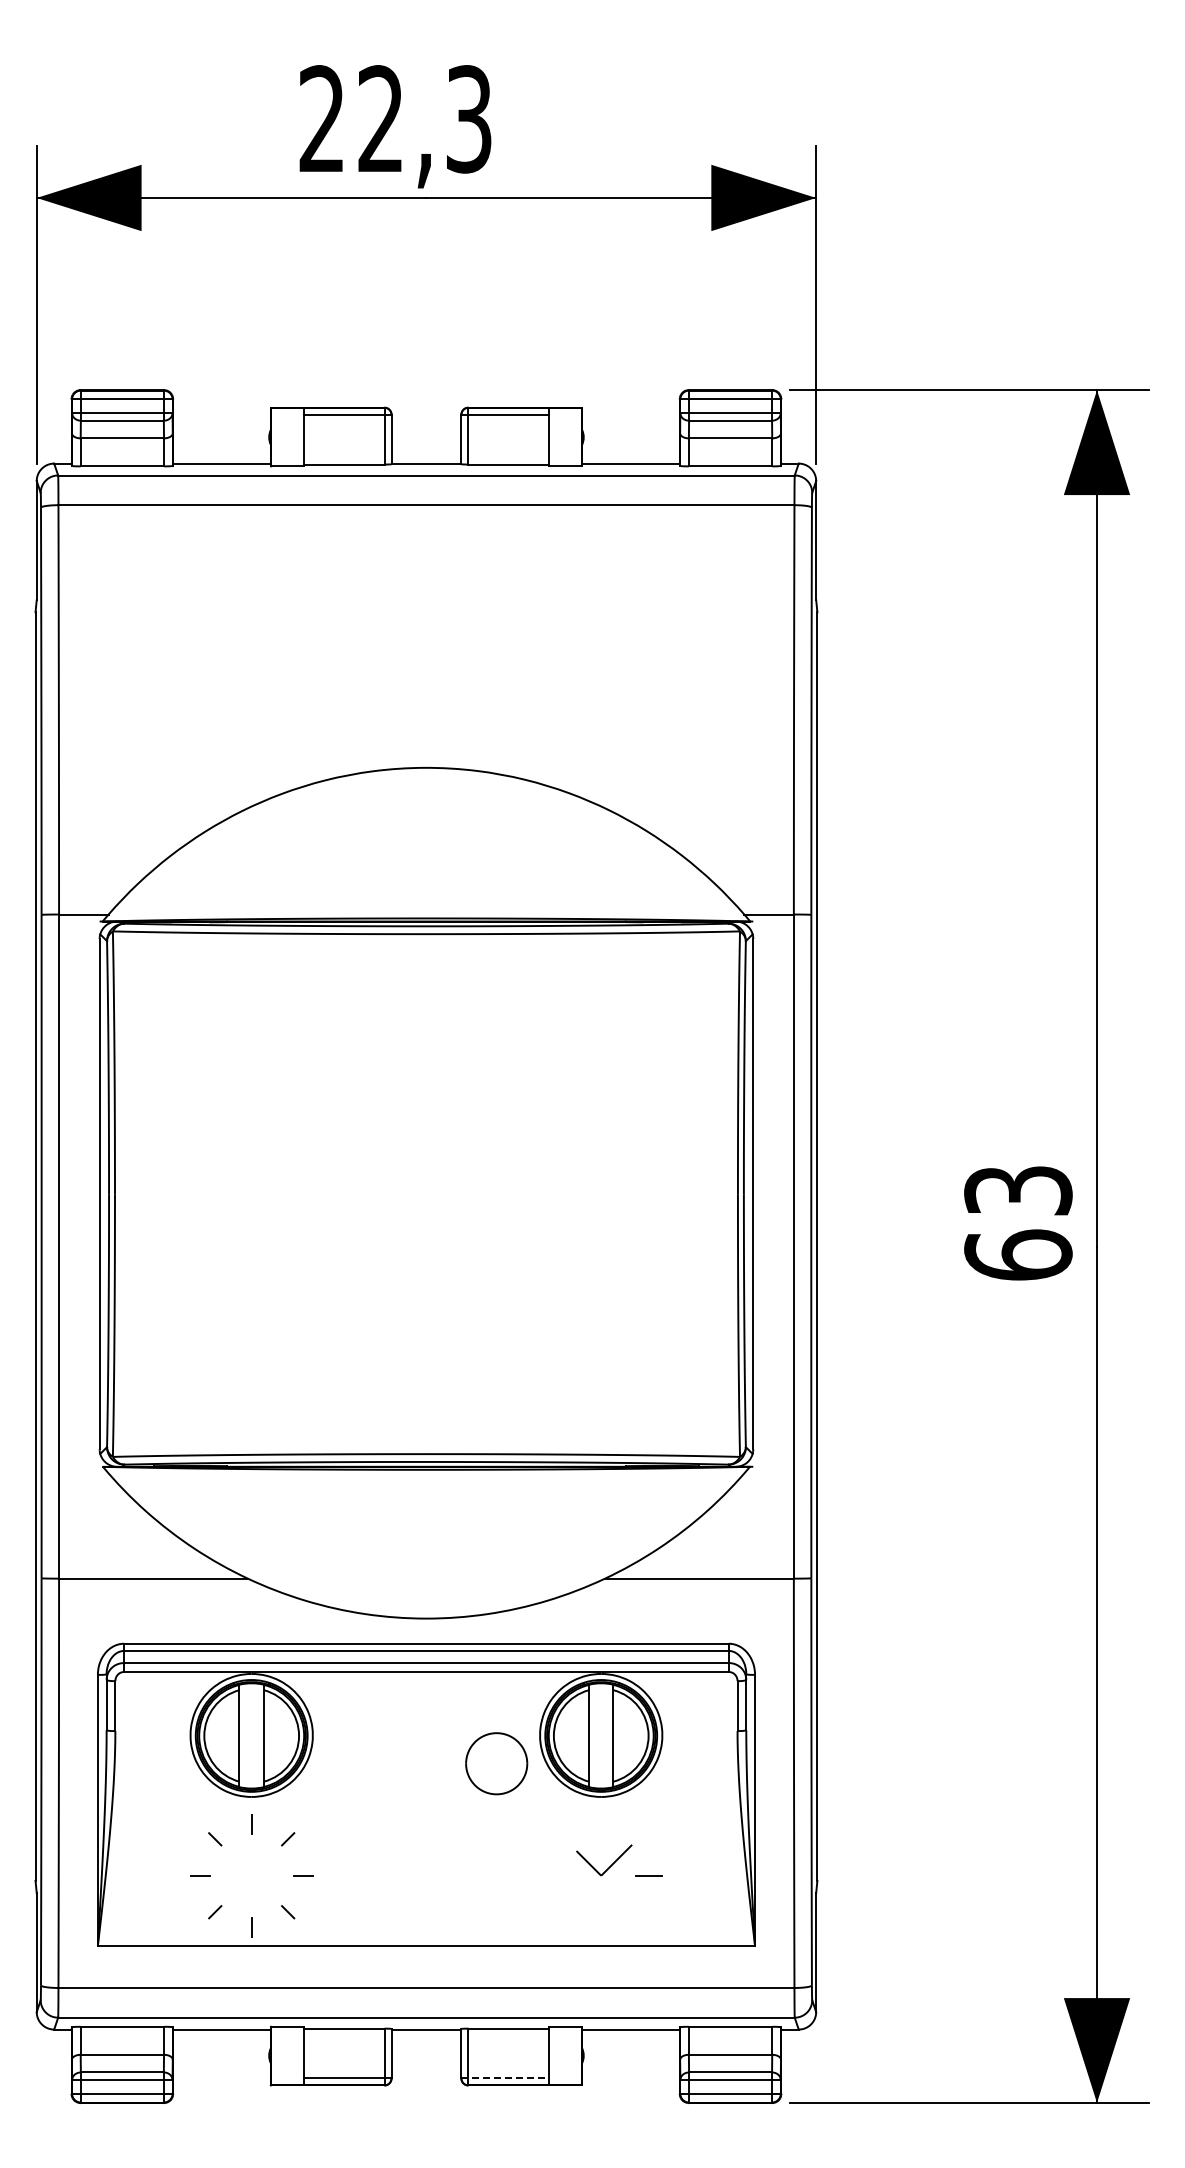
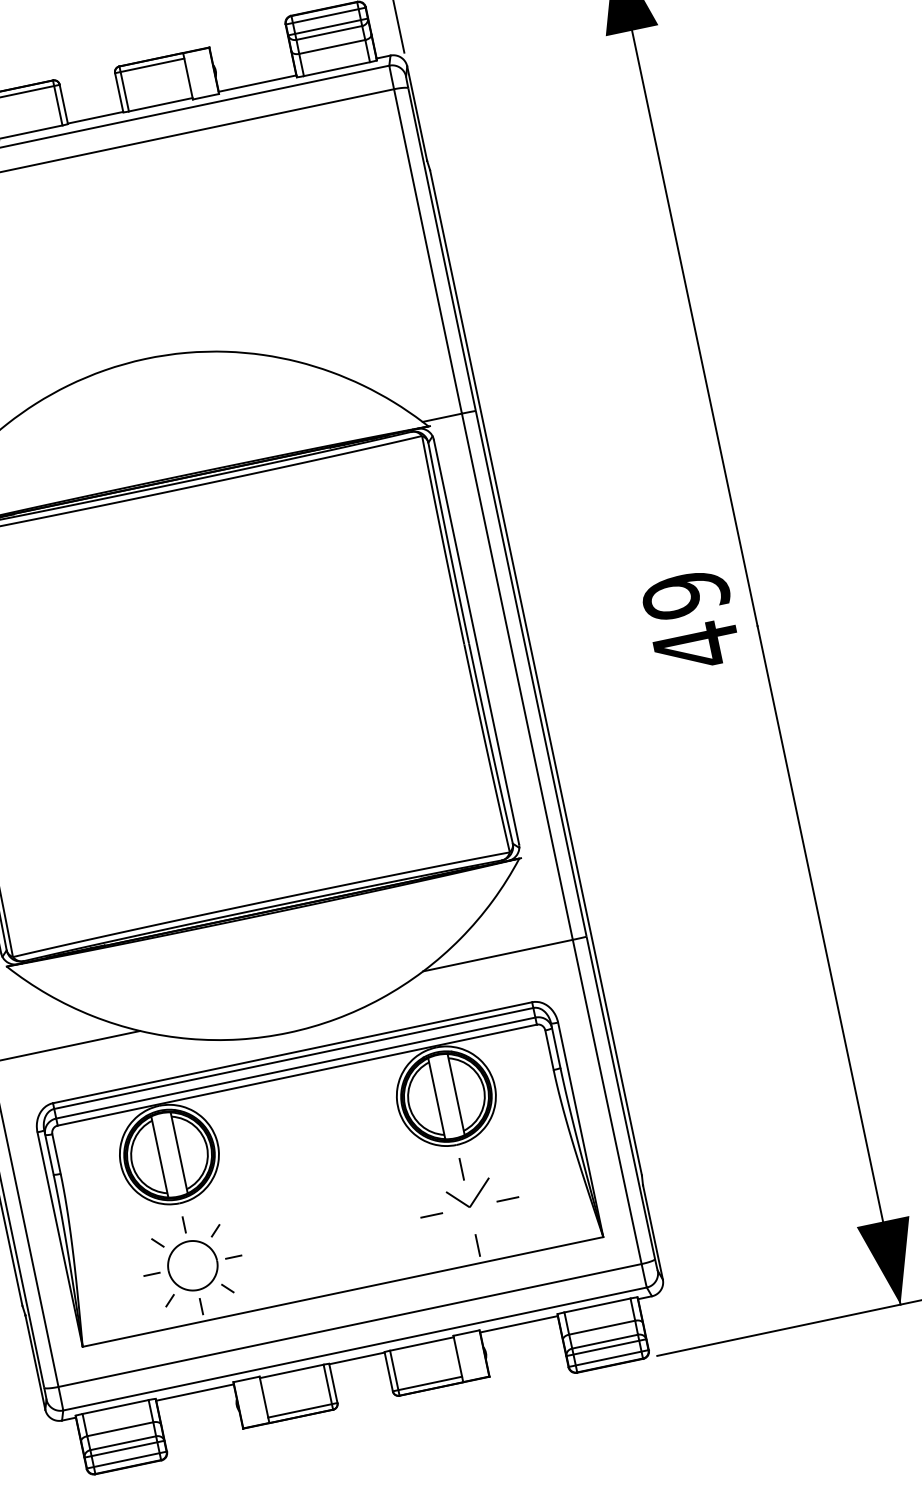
text: (1018, 1223) -> (691, 620), 63 -> 49
part: (496, 1763) -> (192, 1265), moved
line: (601, 1827) -> (461, 1169), added
line: (553, 1875) -> (431, 1215), added
line: (601, 1923) -> (477, 1245), added
line: (505, 2078) -> (427, 1384), dashed -> solid

